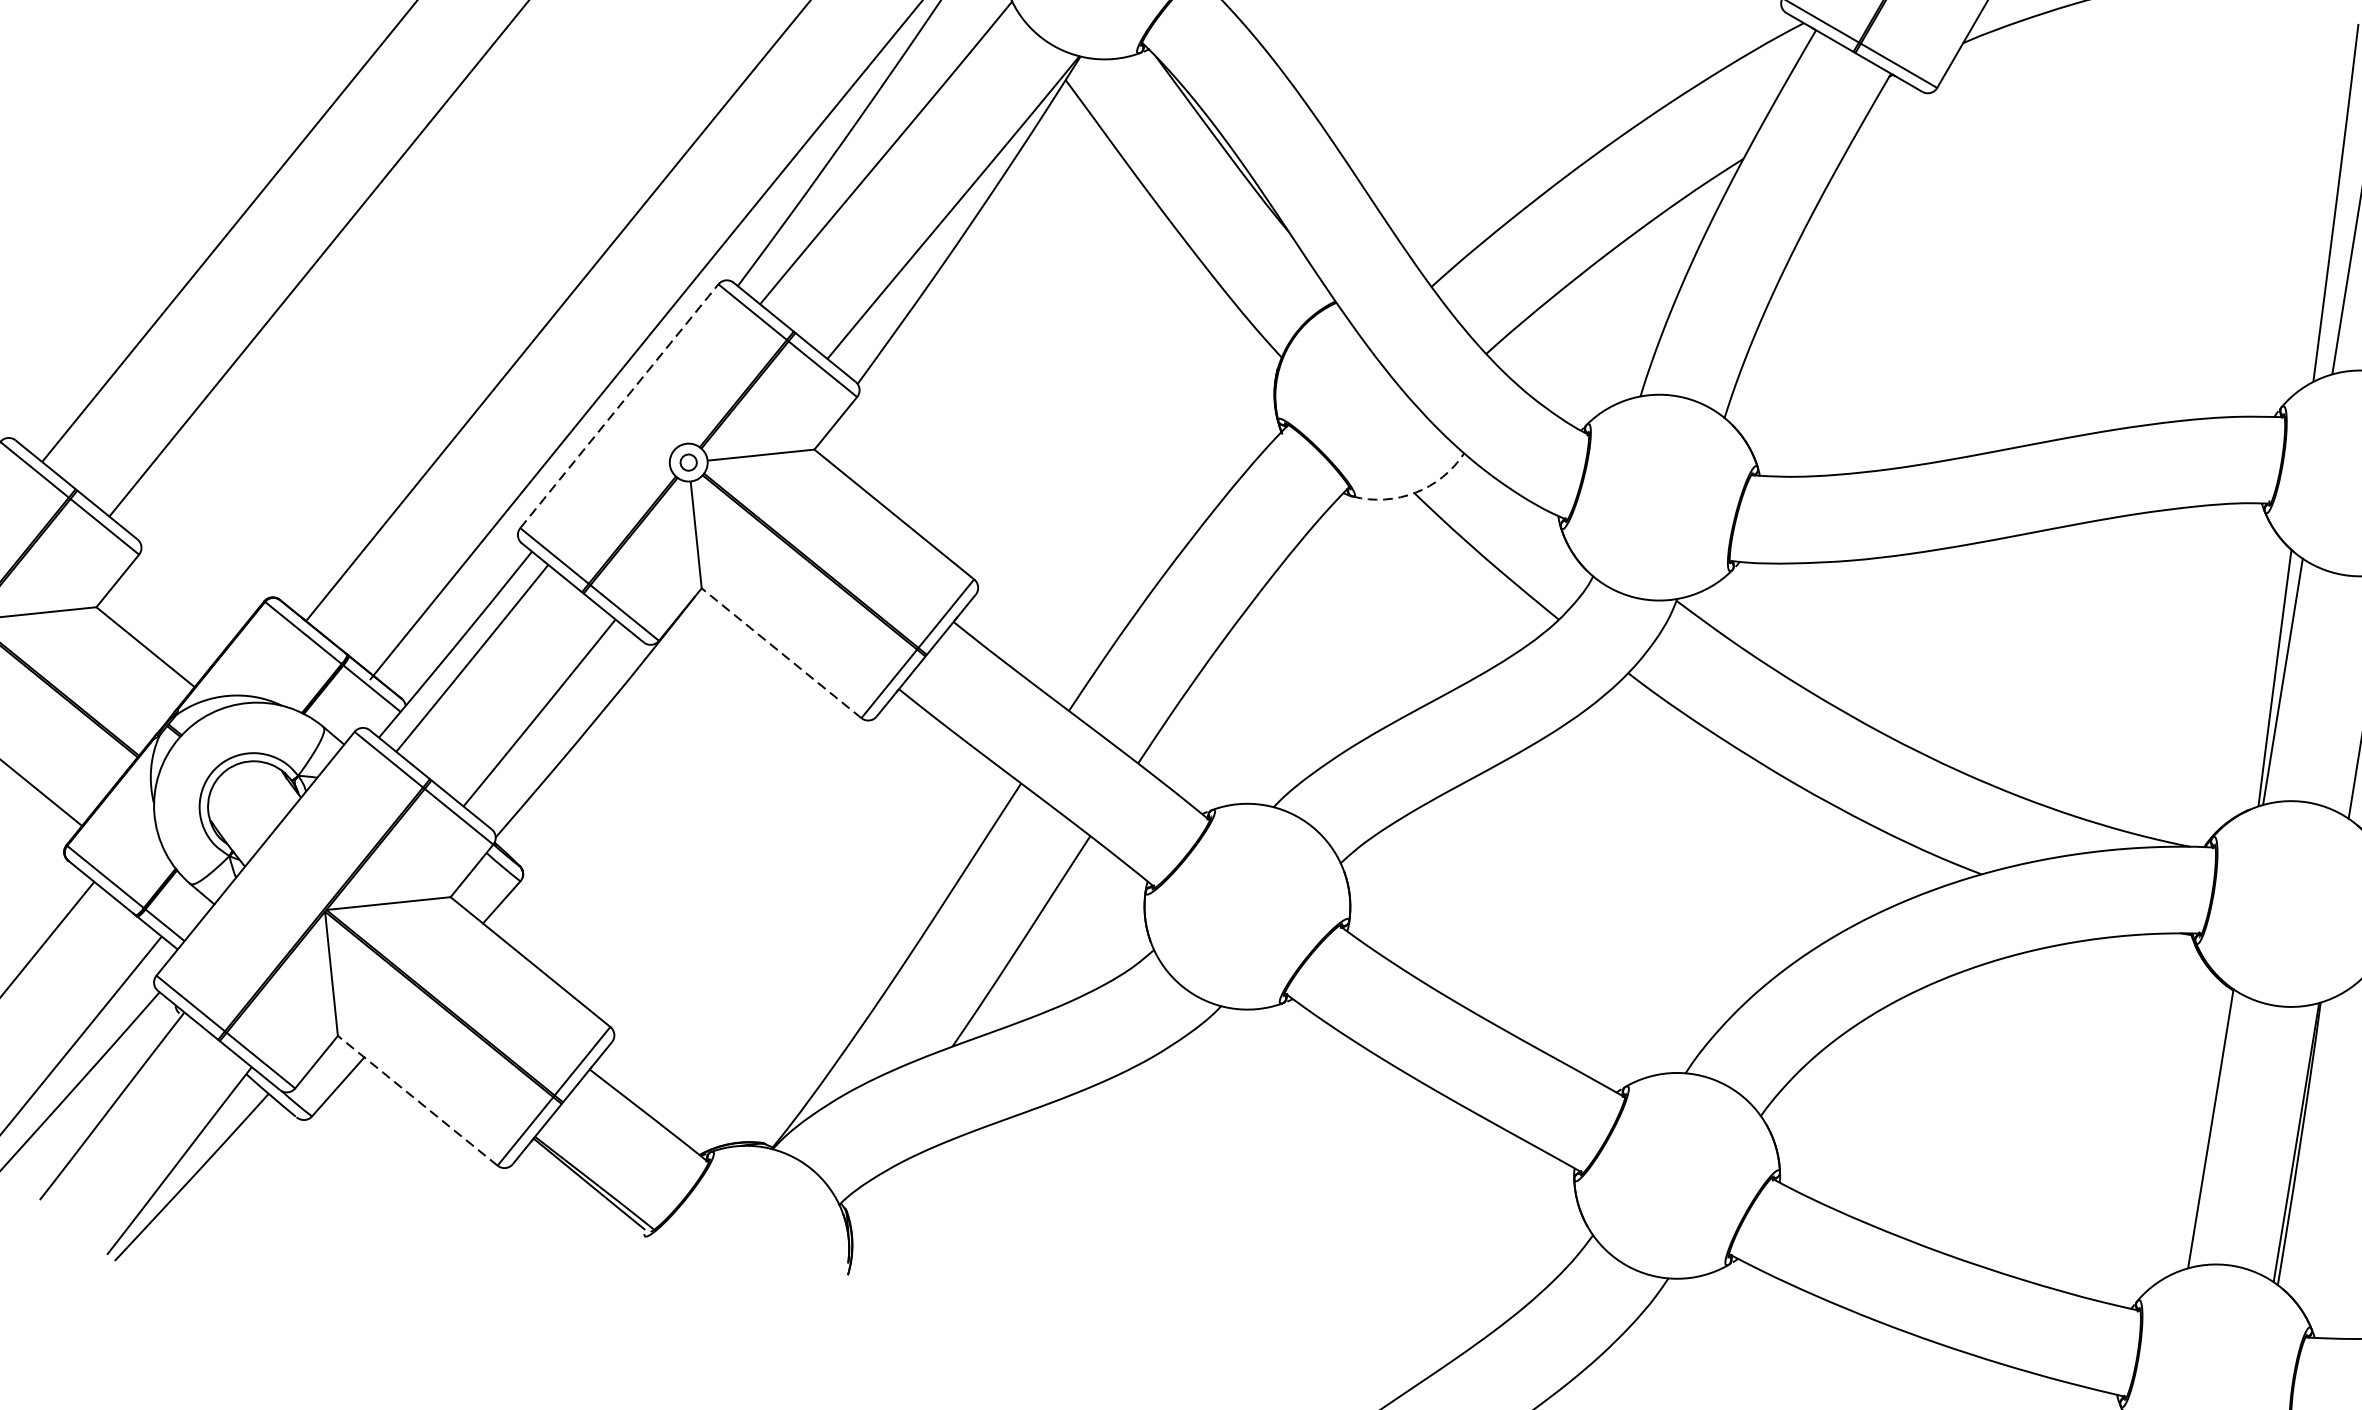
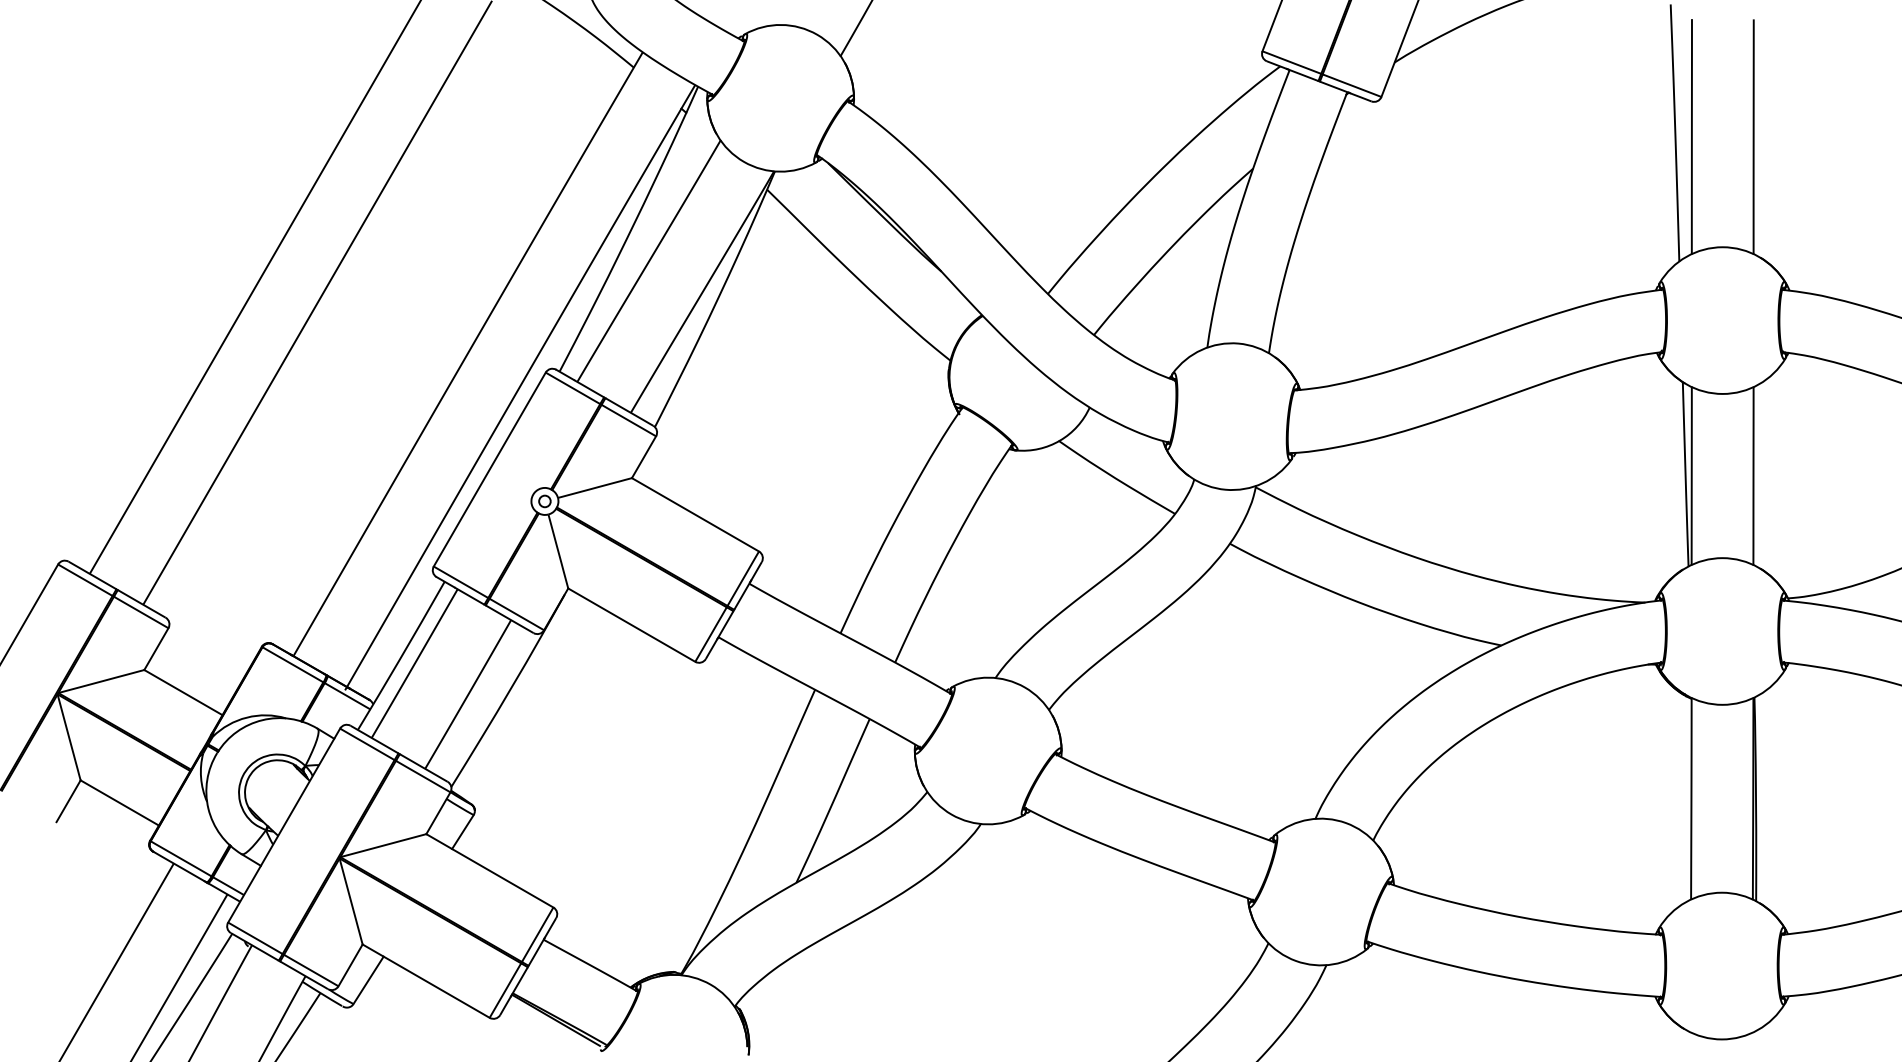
line: (619, 406) -> (489, 469), dashed -> solid
arc: (1415, 492) -> (1059, 440), dashed -> solid
line: (781, 652) -> (631, 624), dashed -> solid
line: (416, 1099) -> (425, 980), dashed -> solid

